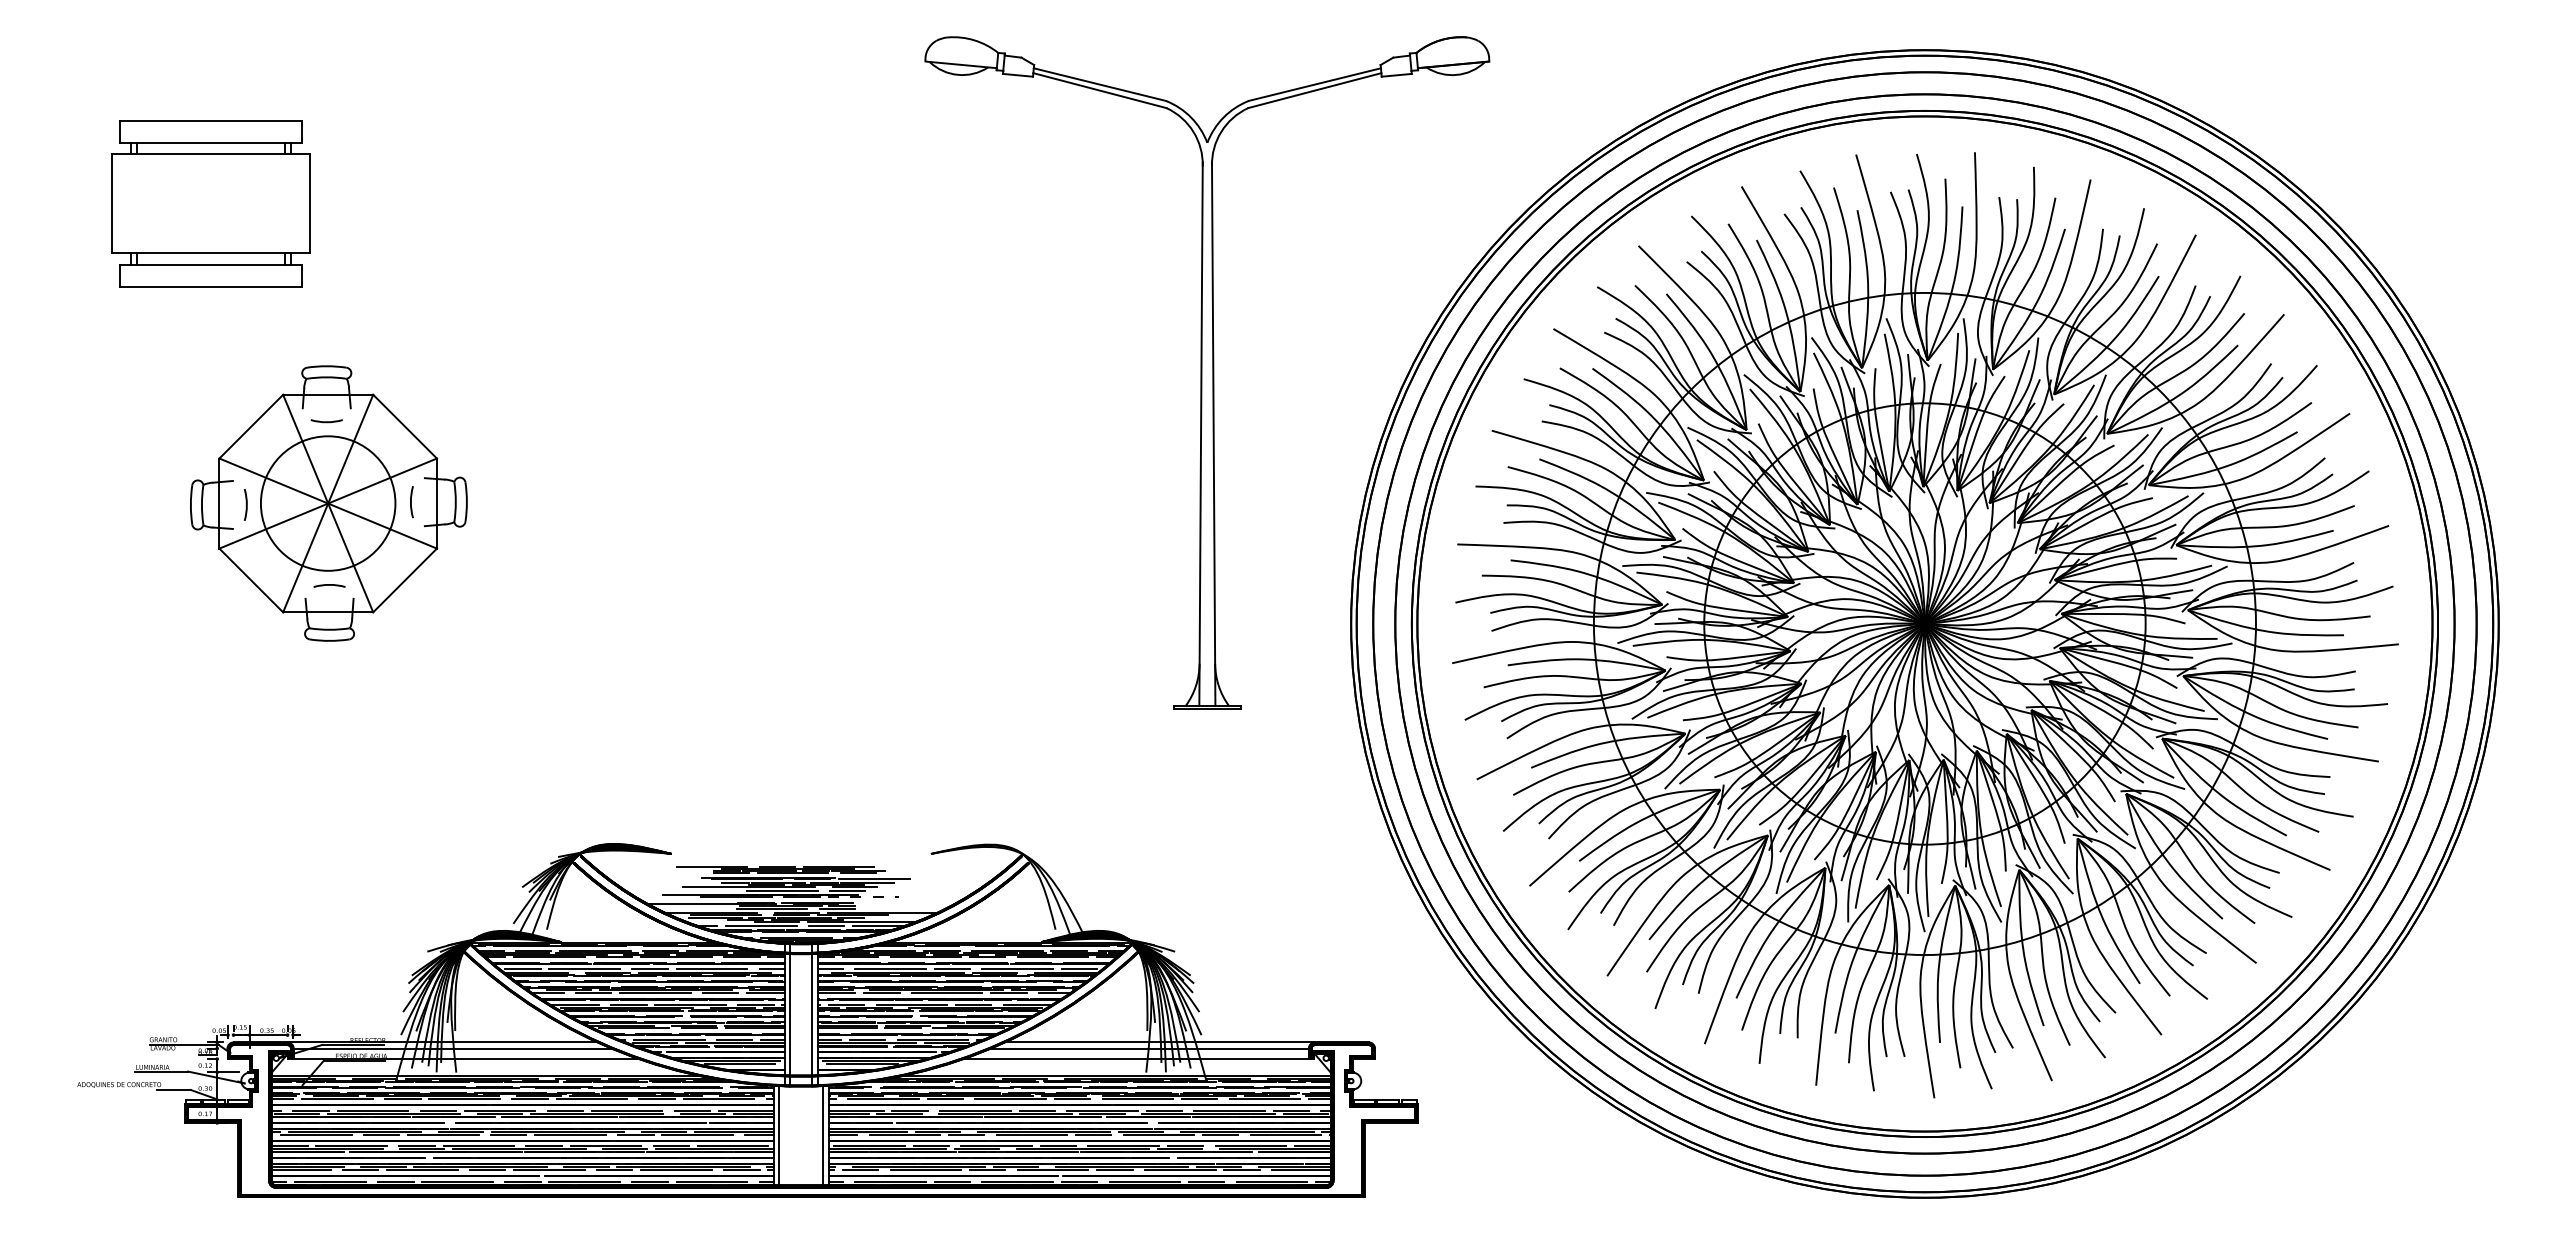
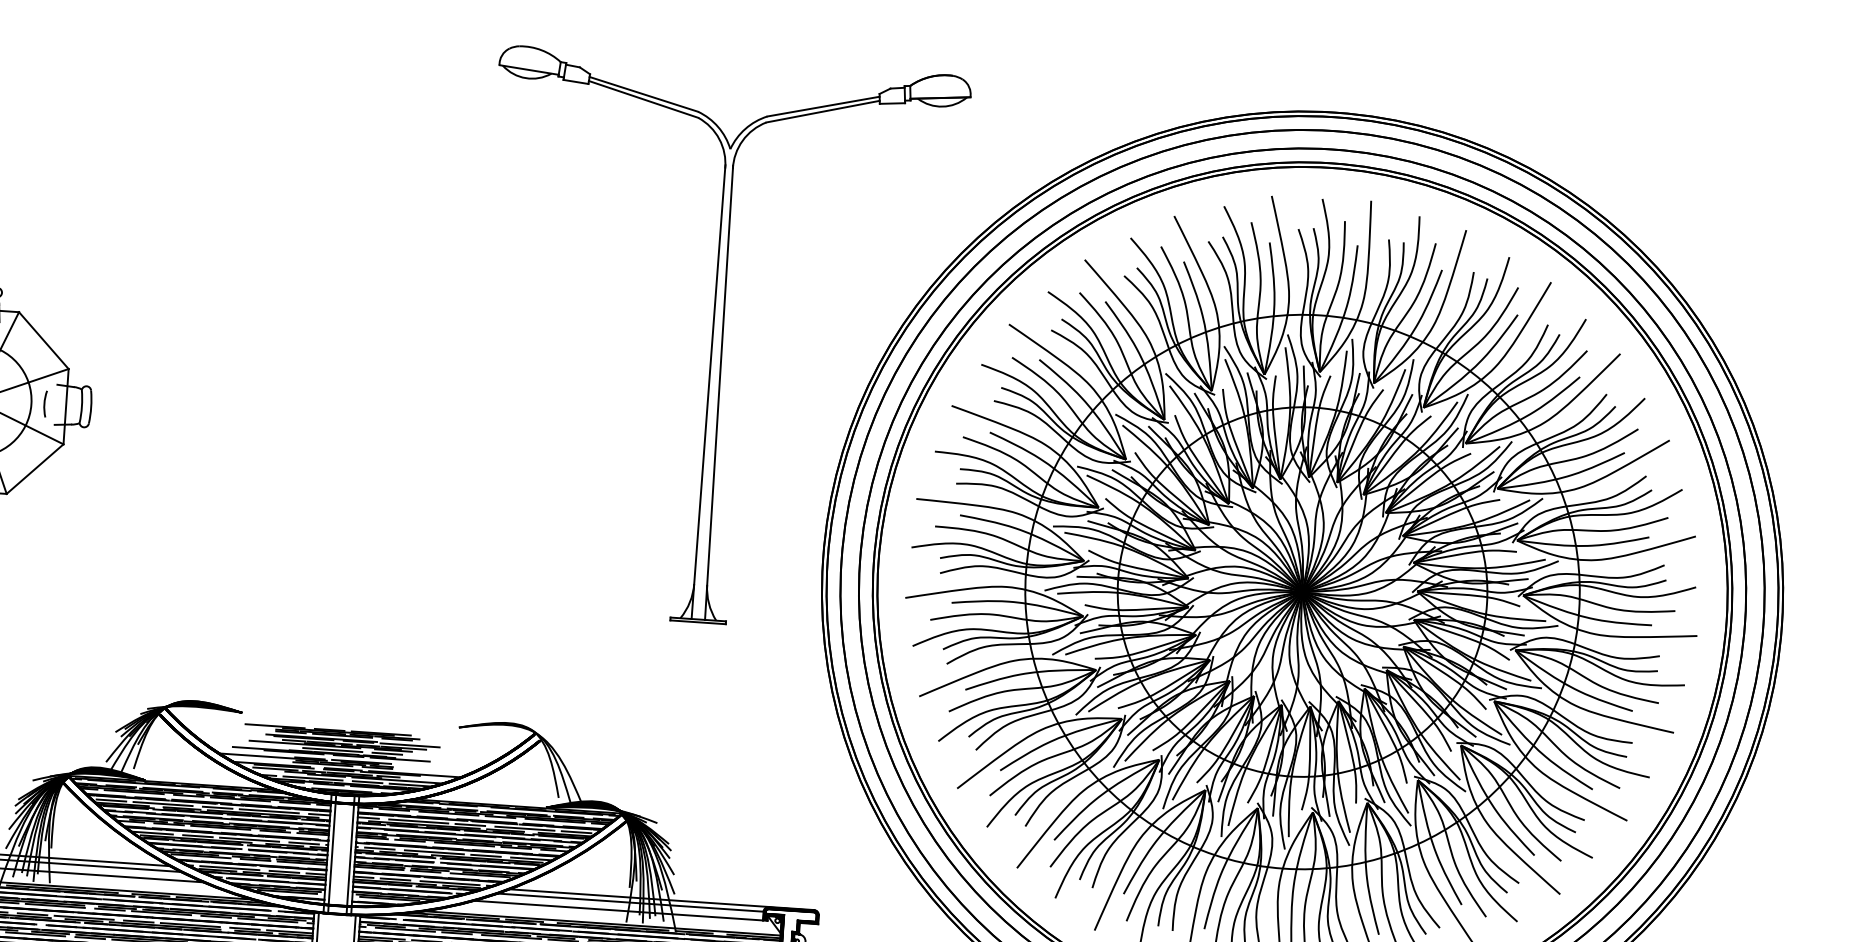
line: (864, 896) -> (400, 759), dashed -> solid

